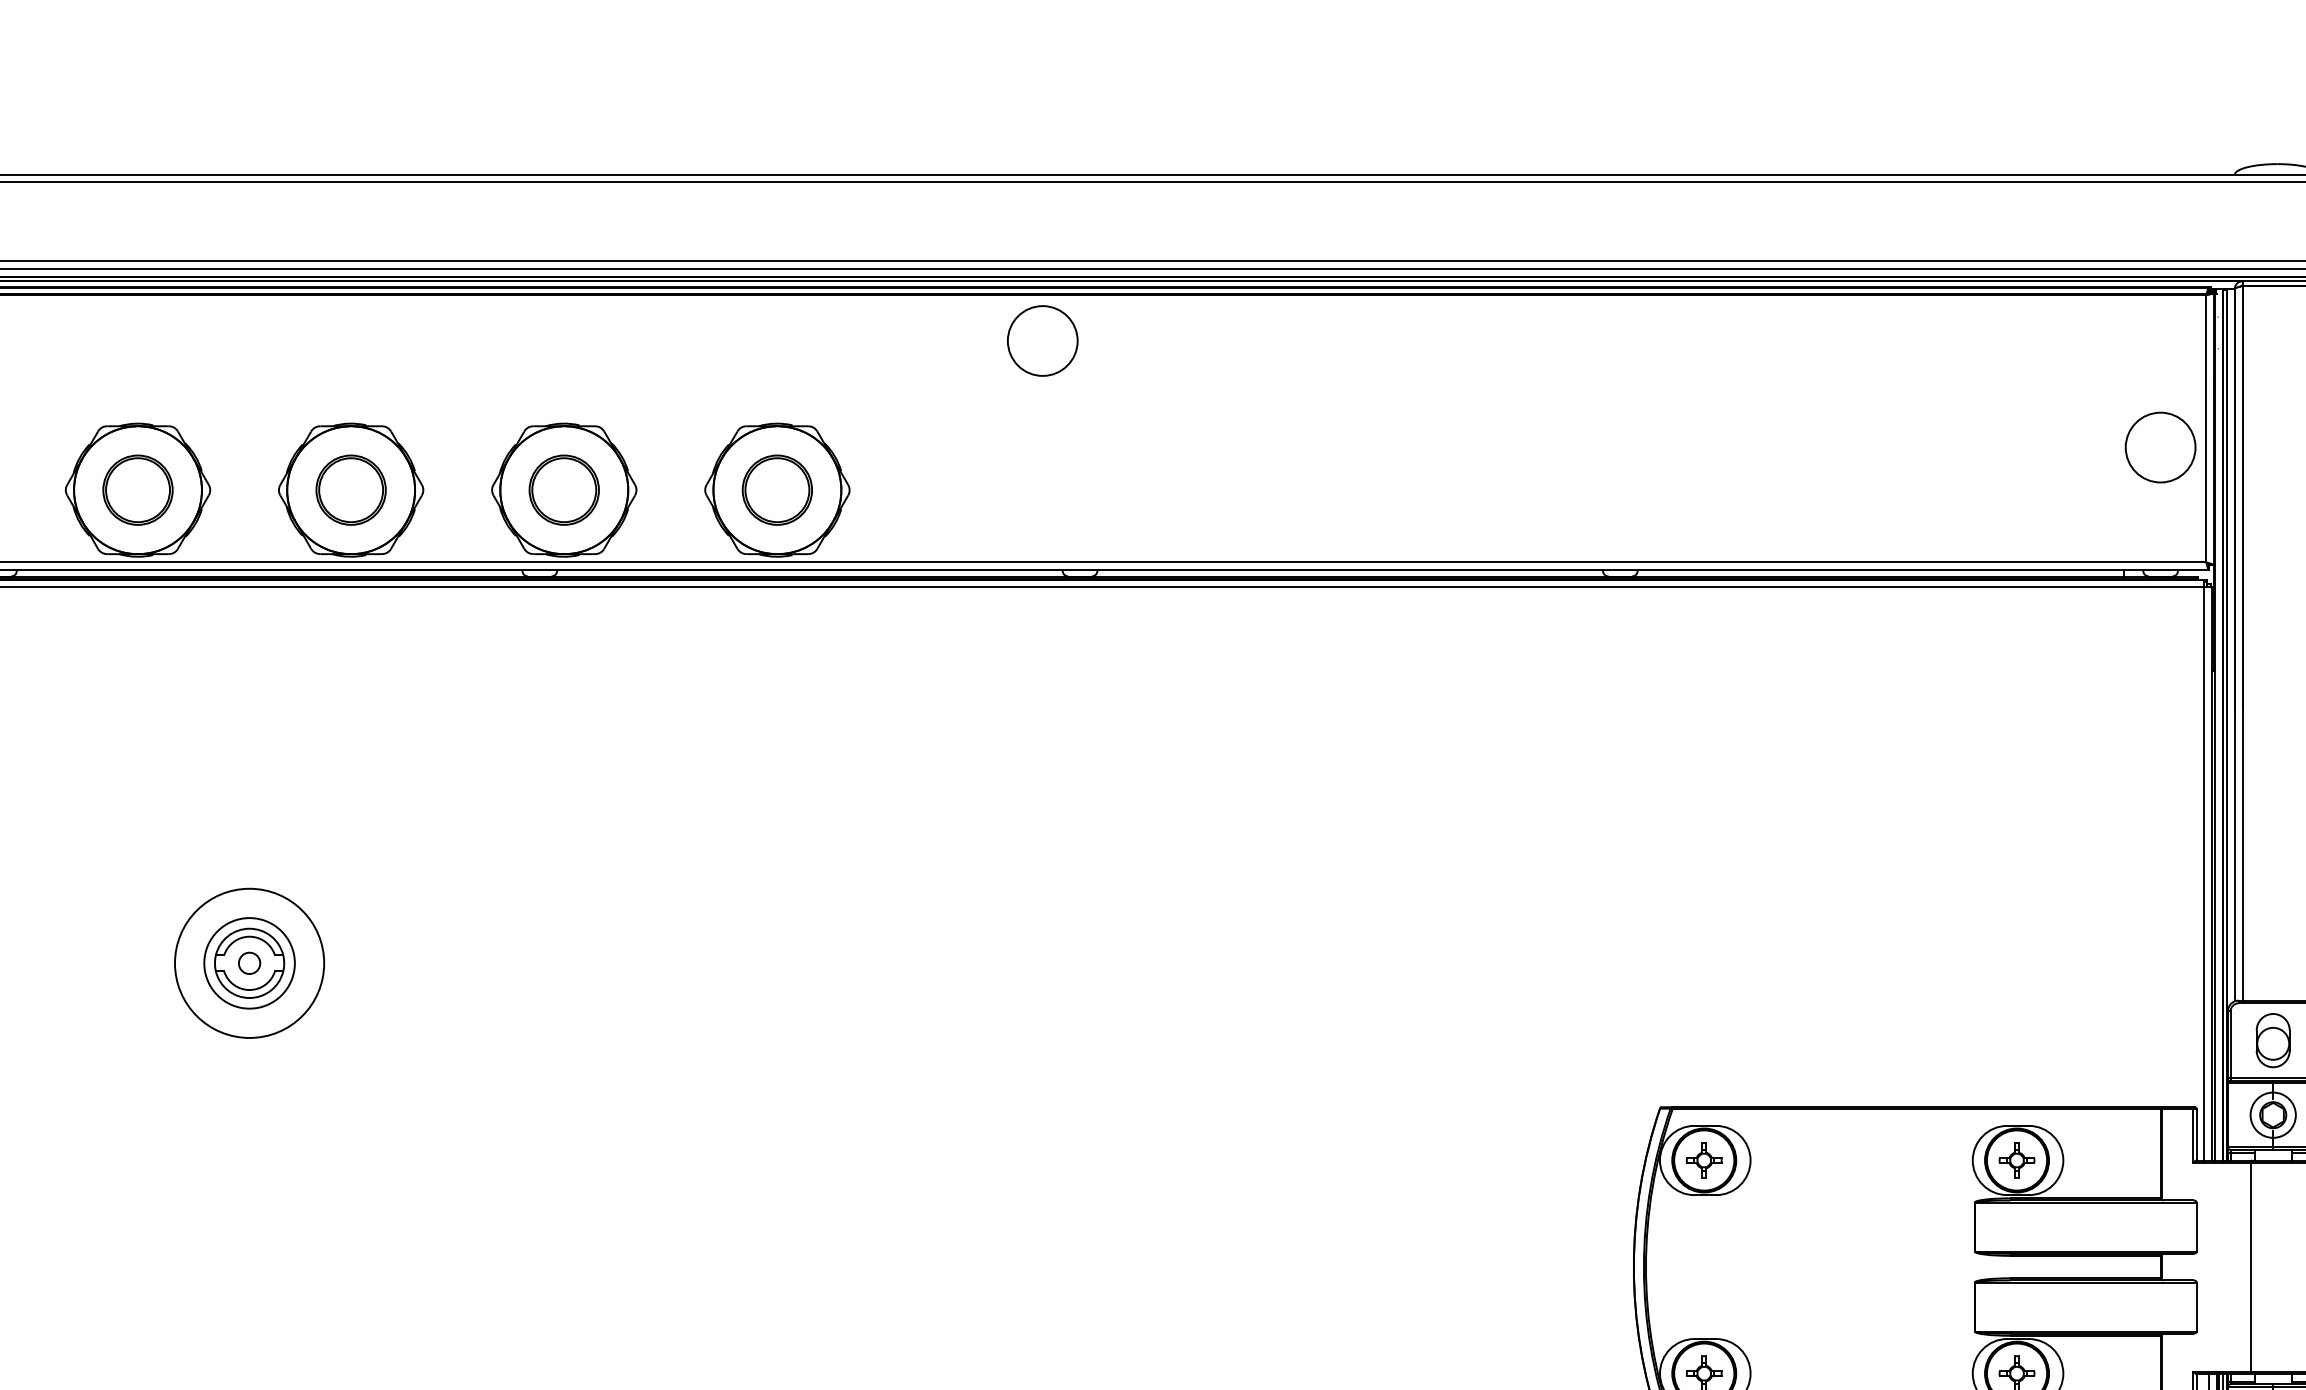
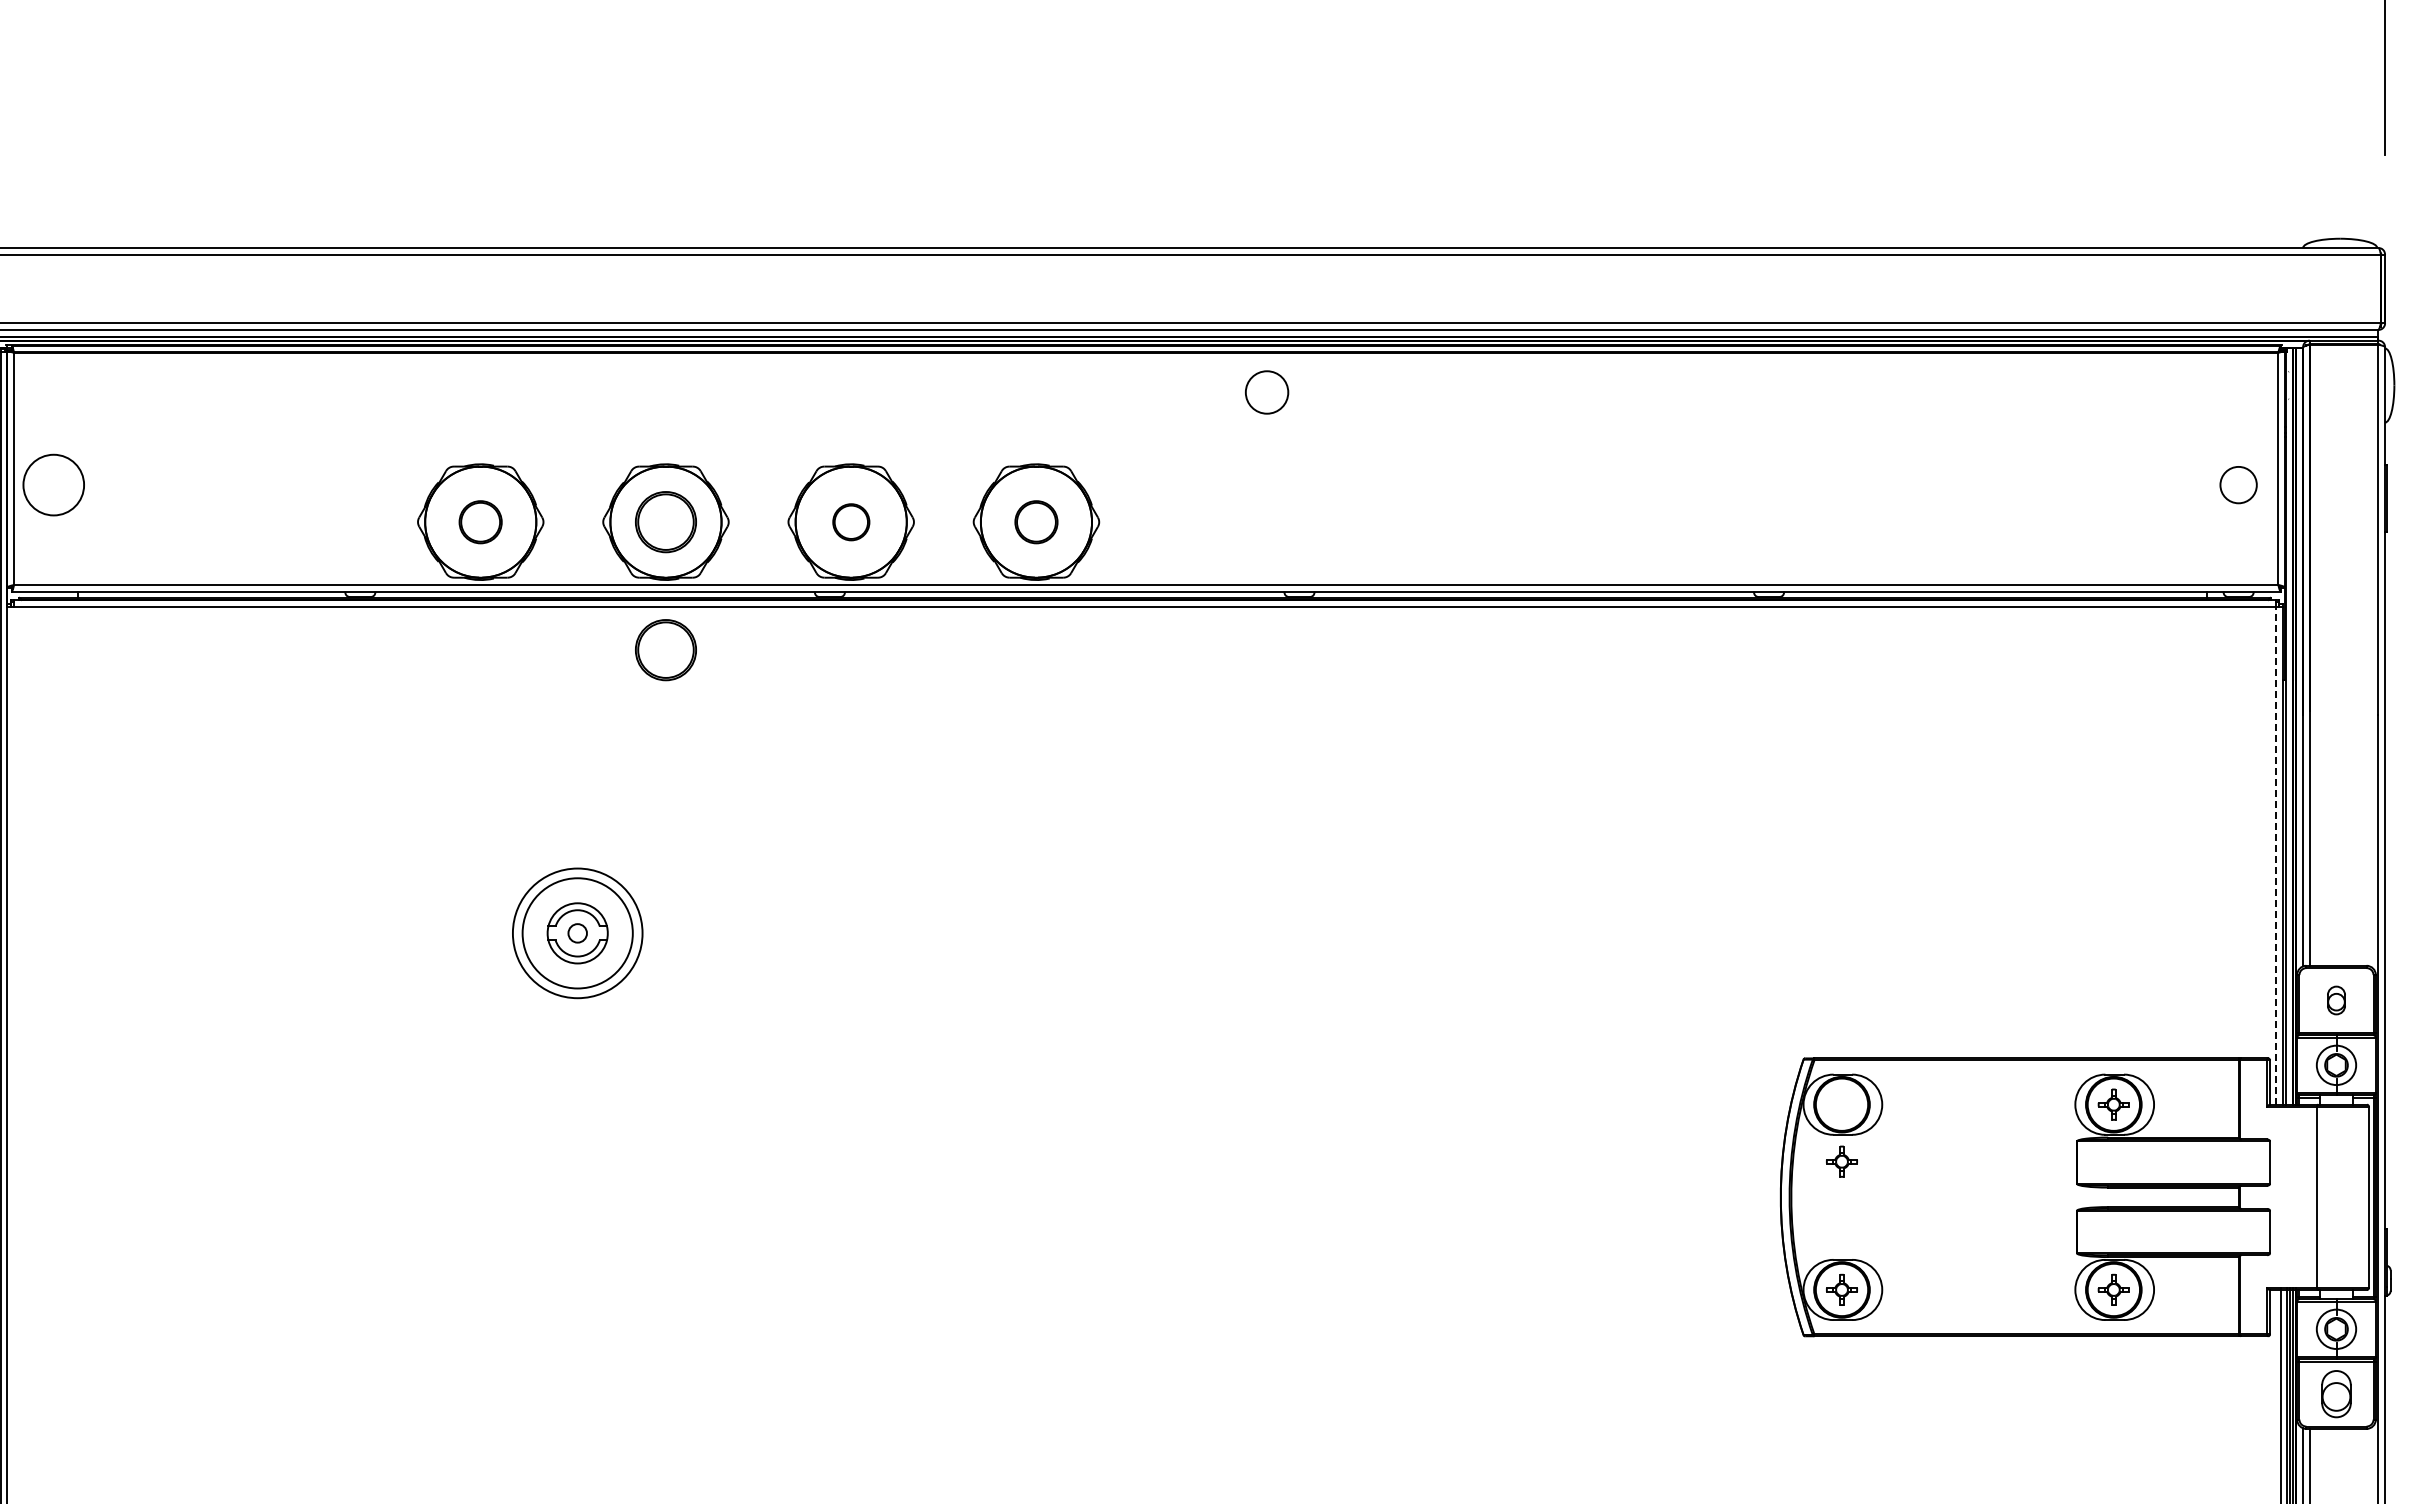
circle: (1042, 341) -> (1266, 392), size x0.7
circle: (2160, 446) -> (2238, 484), size x0.6
part: (137, 490) -> (480, 522), size x0.7
part: (564, 490) -> (851, 522), size x0.6
part: (777, 490) -> (1036, 522), size x0.7
part: (350, 637) -> (665, 650), added
line: (2204, 873) -> (2276, 855), solid -> dashed
circle: (249, 963) -> (577, 933), size x1.4
part: (2273, 1040) -> (2336, 1000), size x0.6
part: (1703, 1160) -> (1841, 1161), moved

